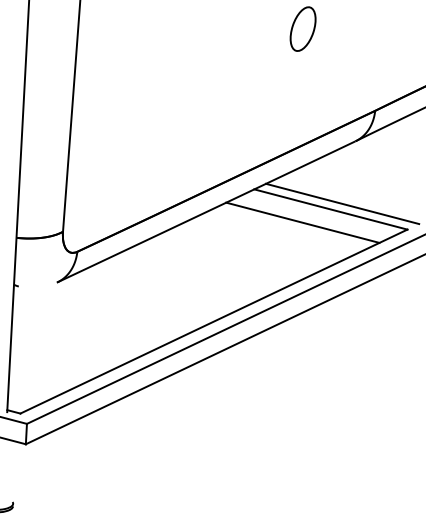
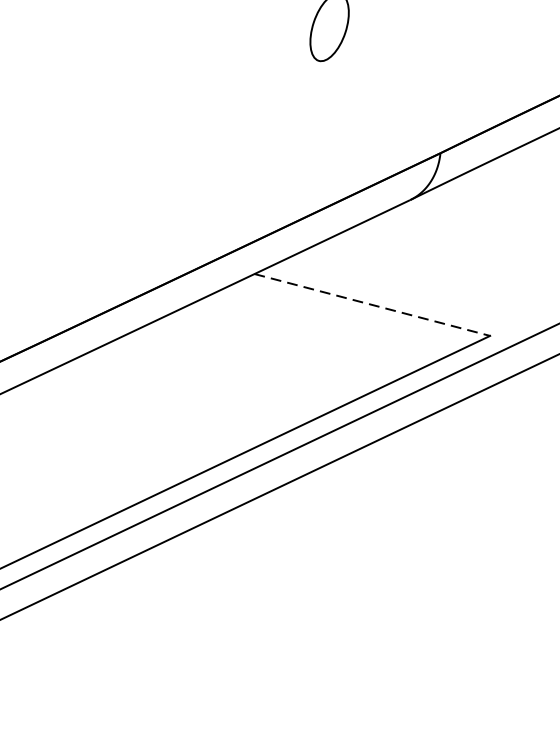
line: (342, 203) -> (390, 295), removed
line: (331, 209) -> (373, 304), solid -> dashed
line: (302, 222) -> (328, 324), removed

